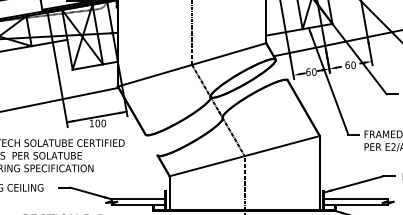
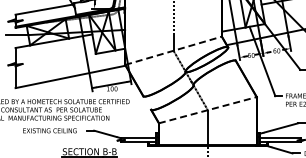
line: (193, 64) -> (174, 50), solid -> dashed
line: (244, 156) -> (207, 110), solid -> dashed

